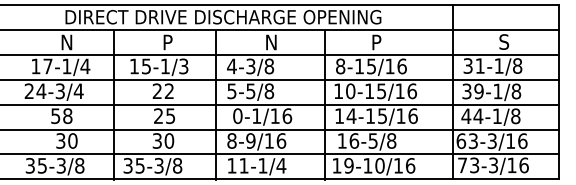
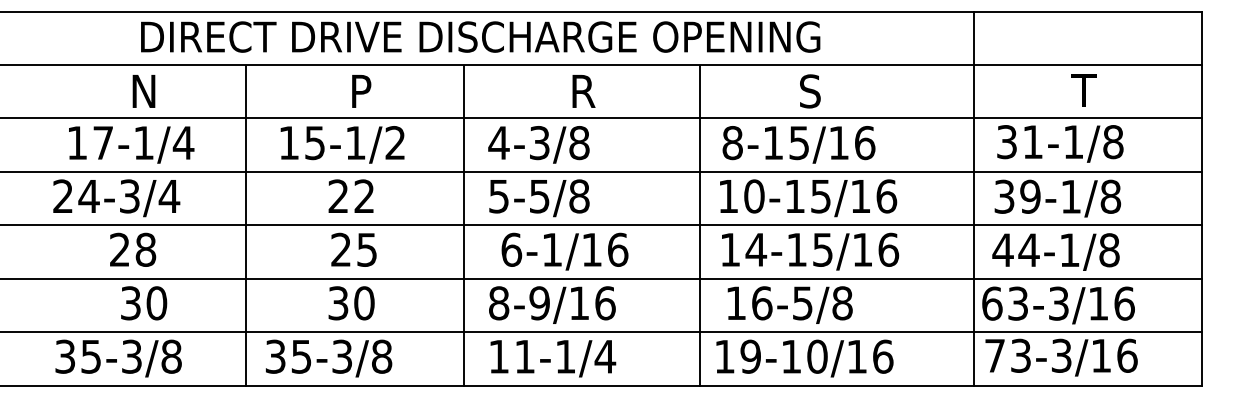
text: (503, 41) -> (1083, 89), S -> T
text: (272, 42) -> (586, 91), N -> R
text: (376, 42) -> (809, 91), P -> S
text: (183, 66) -> (394, 143), 15-1/3 -> 15-1/2
text: (237, 115) -> (510, 248), 0-1/16 -> 6-1/16
text: (55, 116) -> (119, 250), 58 -> 28

